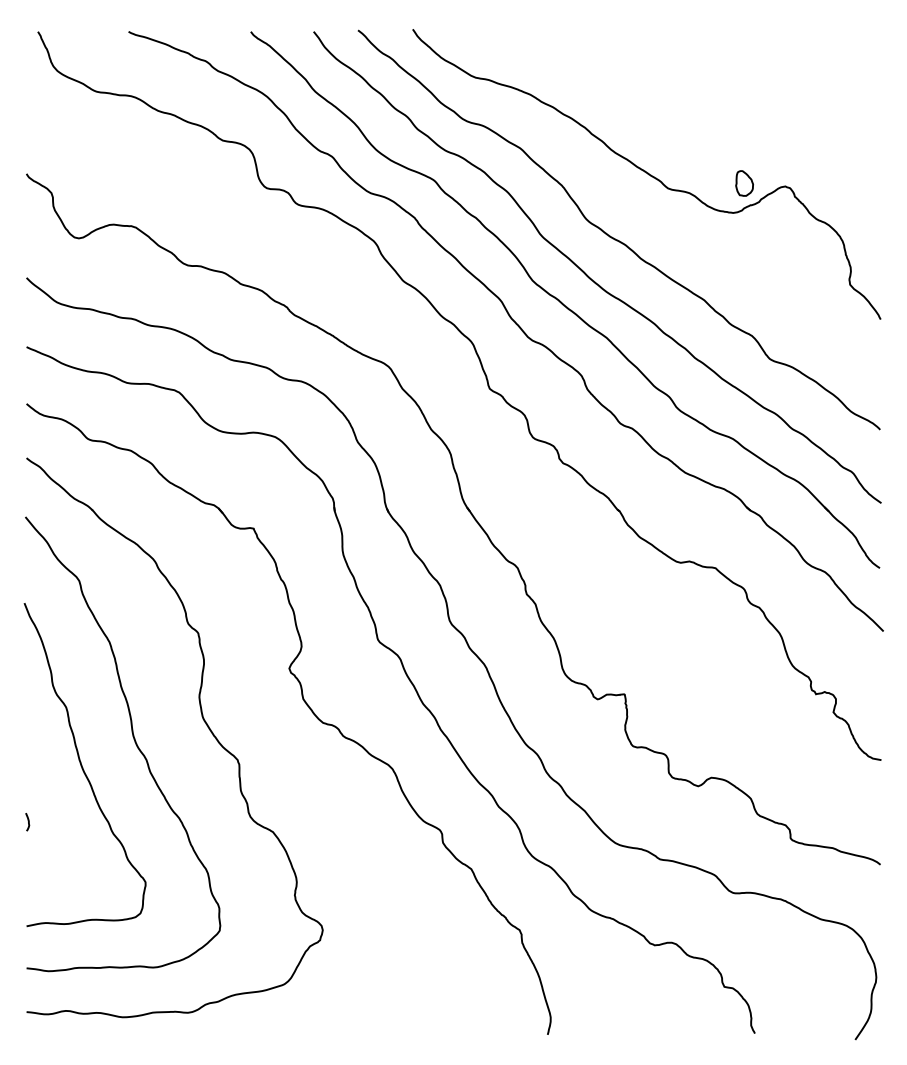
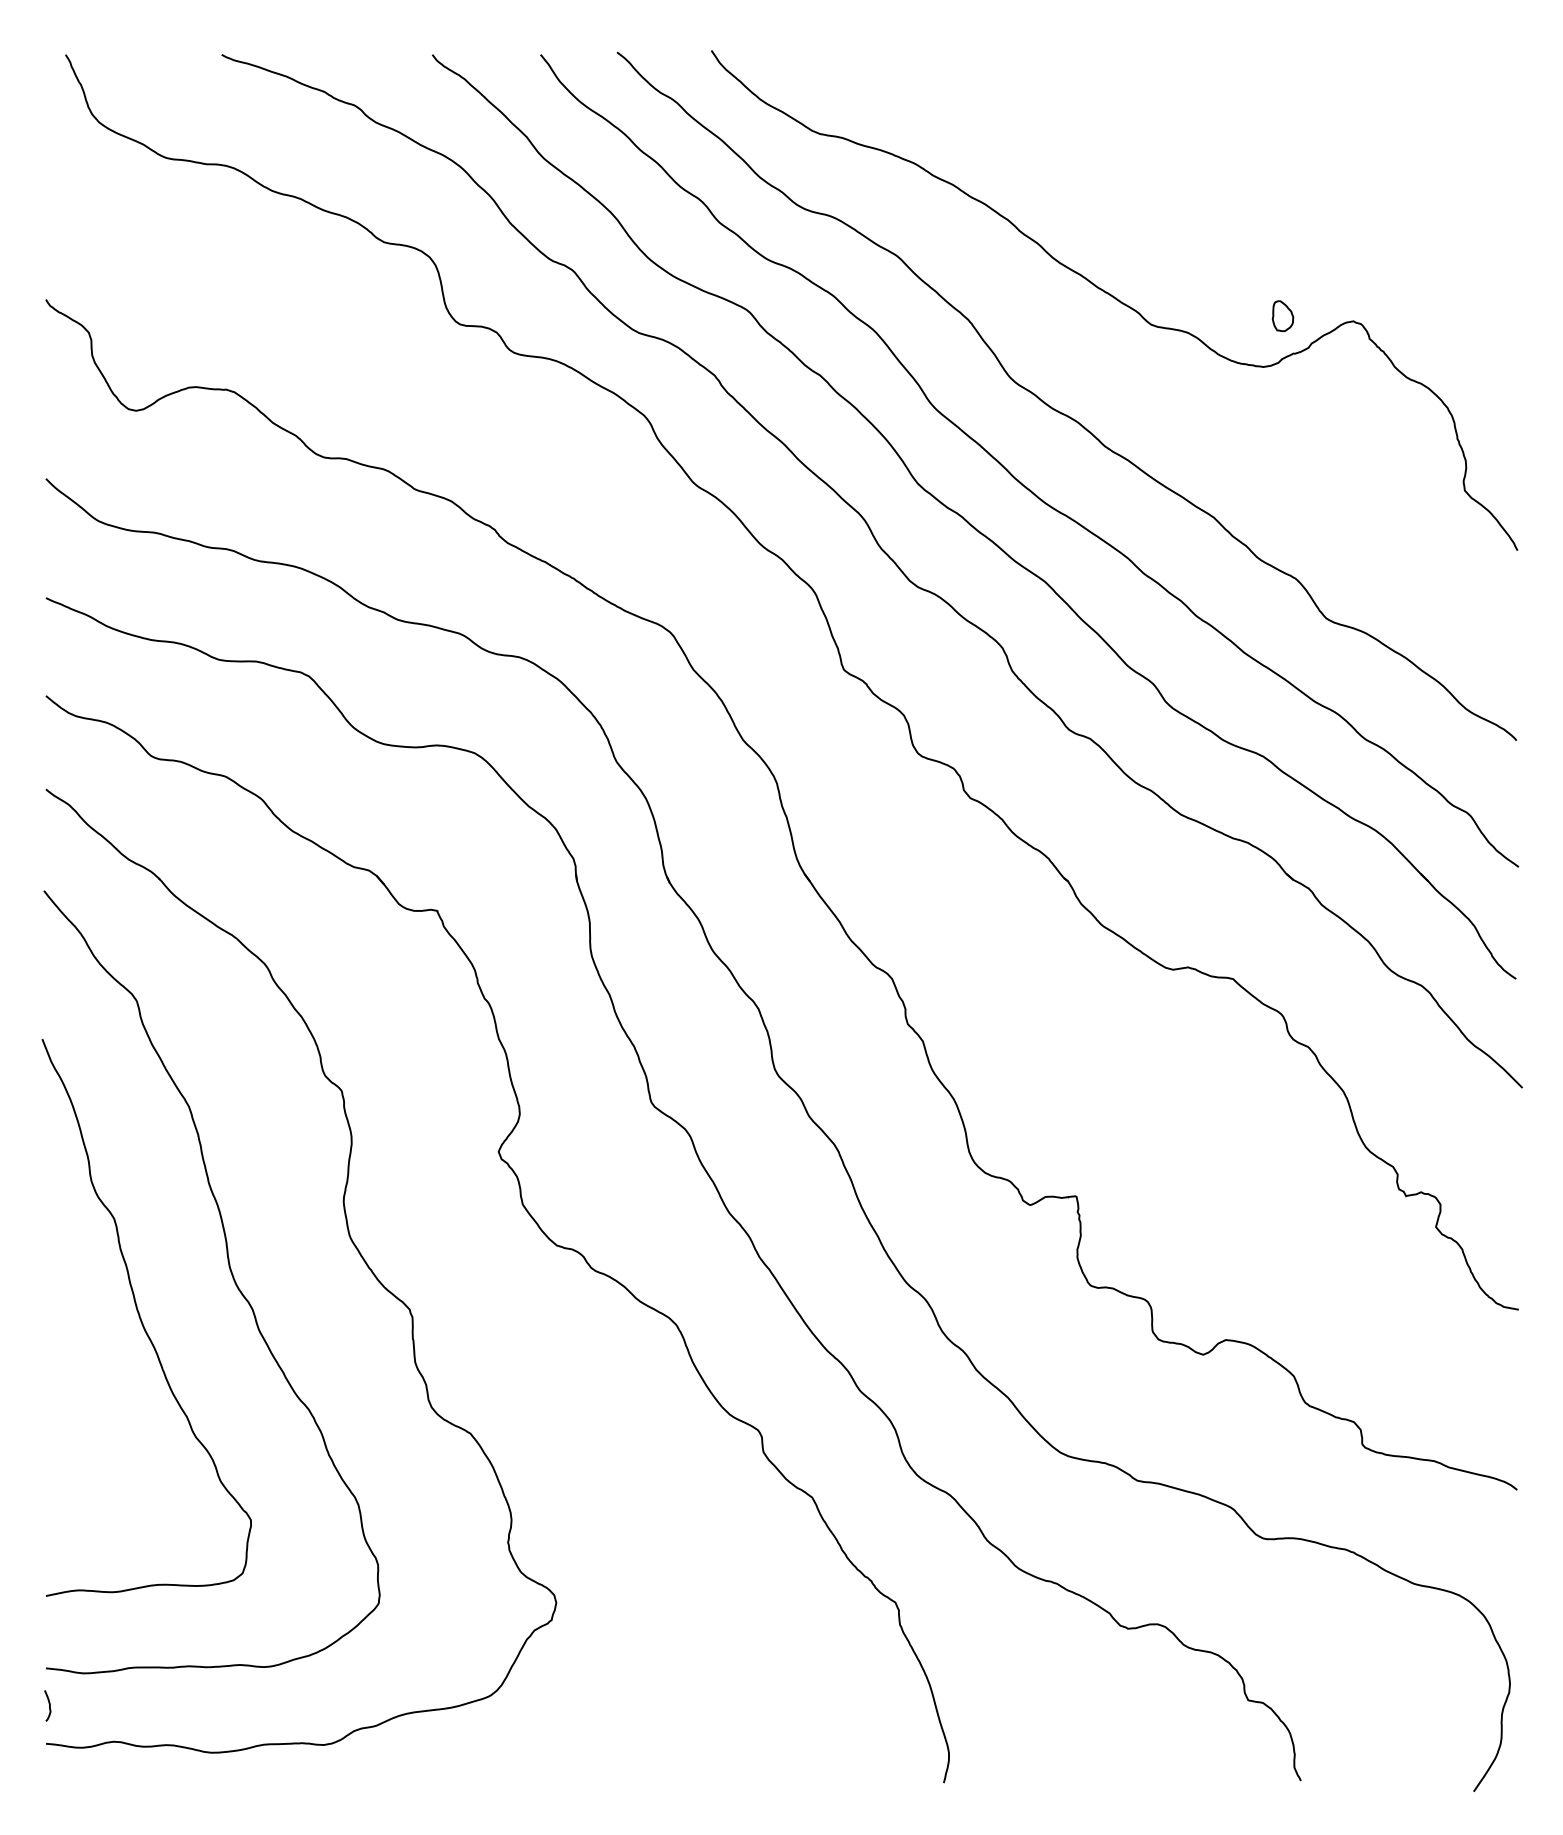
part: (744, 183) -> (1282, 316), size x0.7
curve: (28, 822) -> (49, 1706), moved

